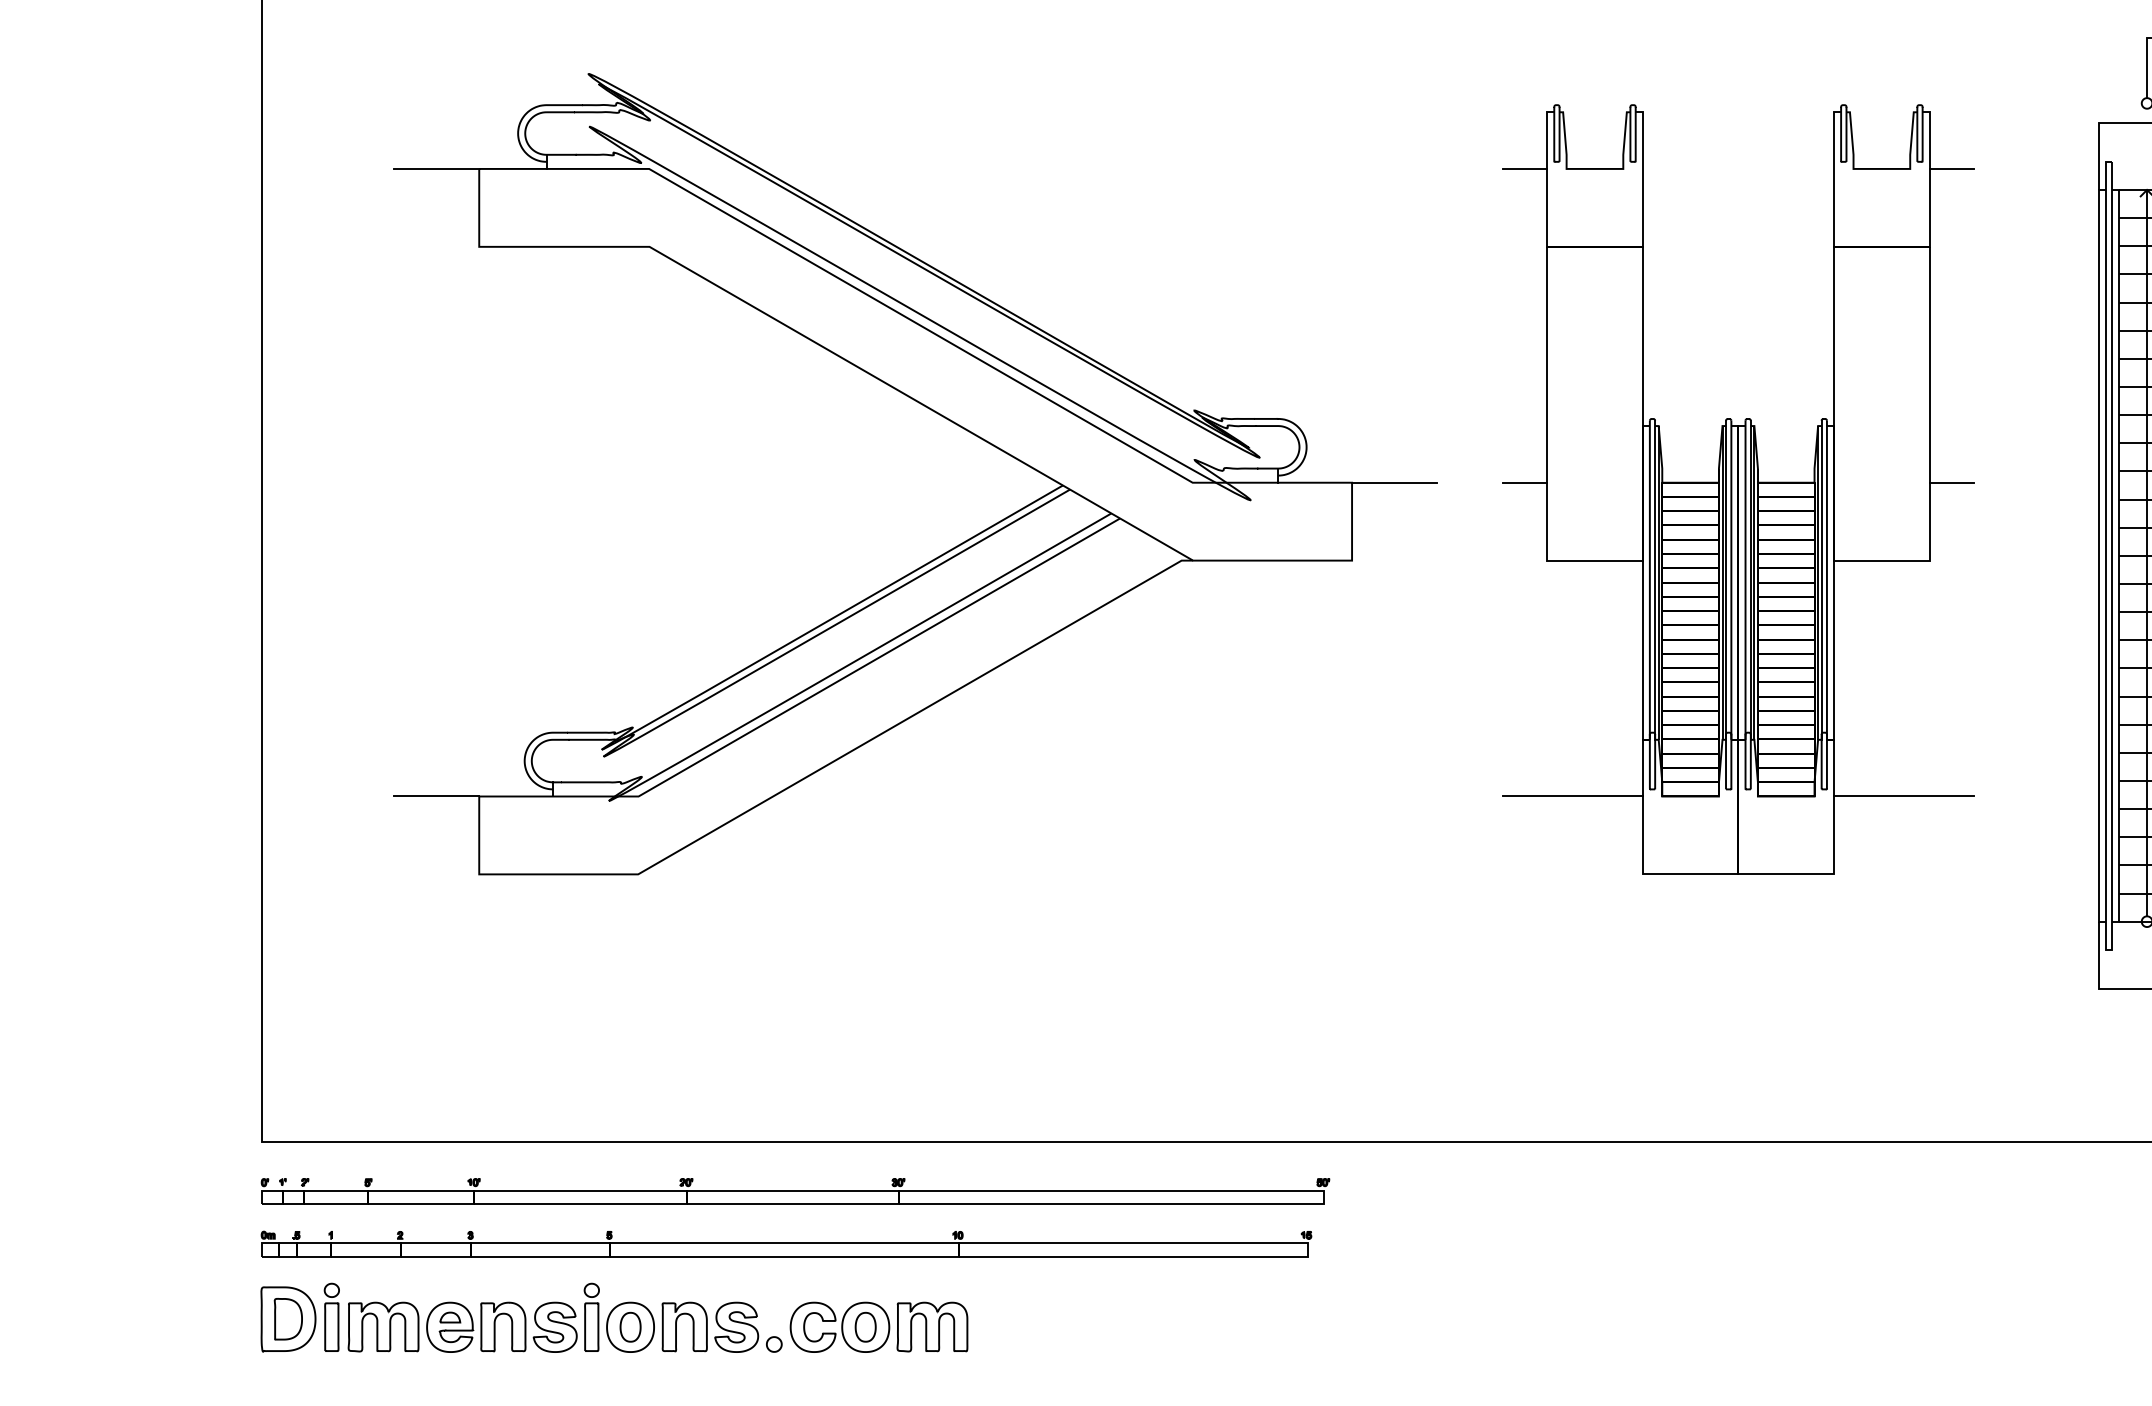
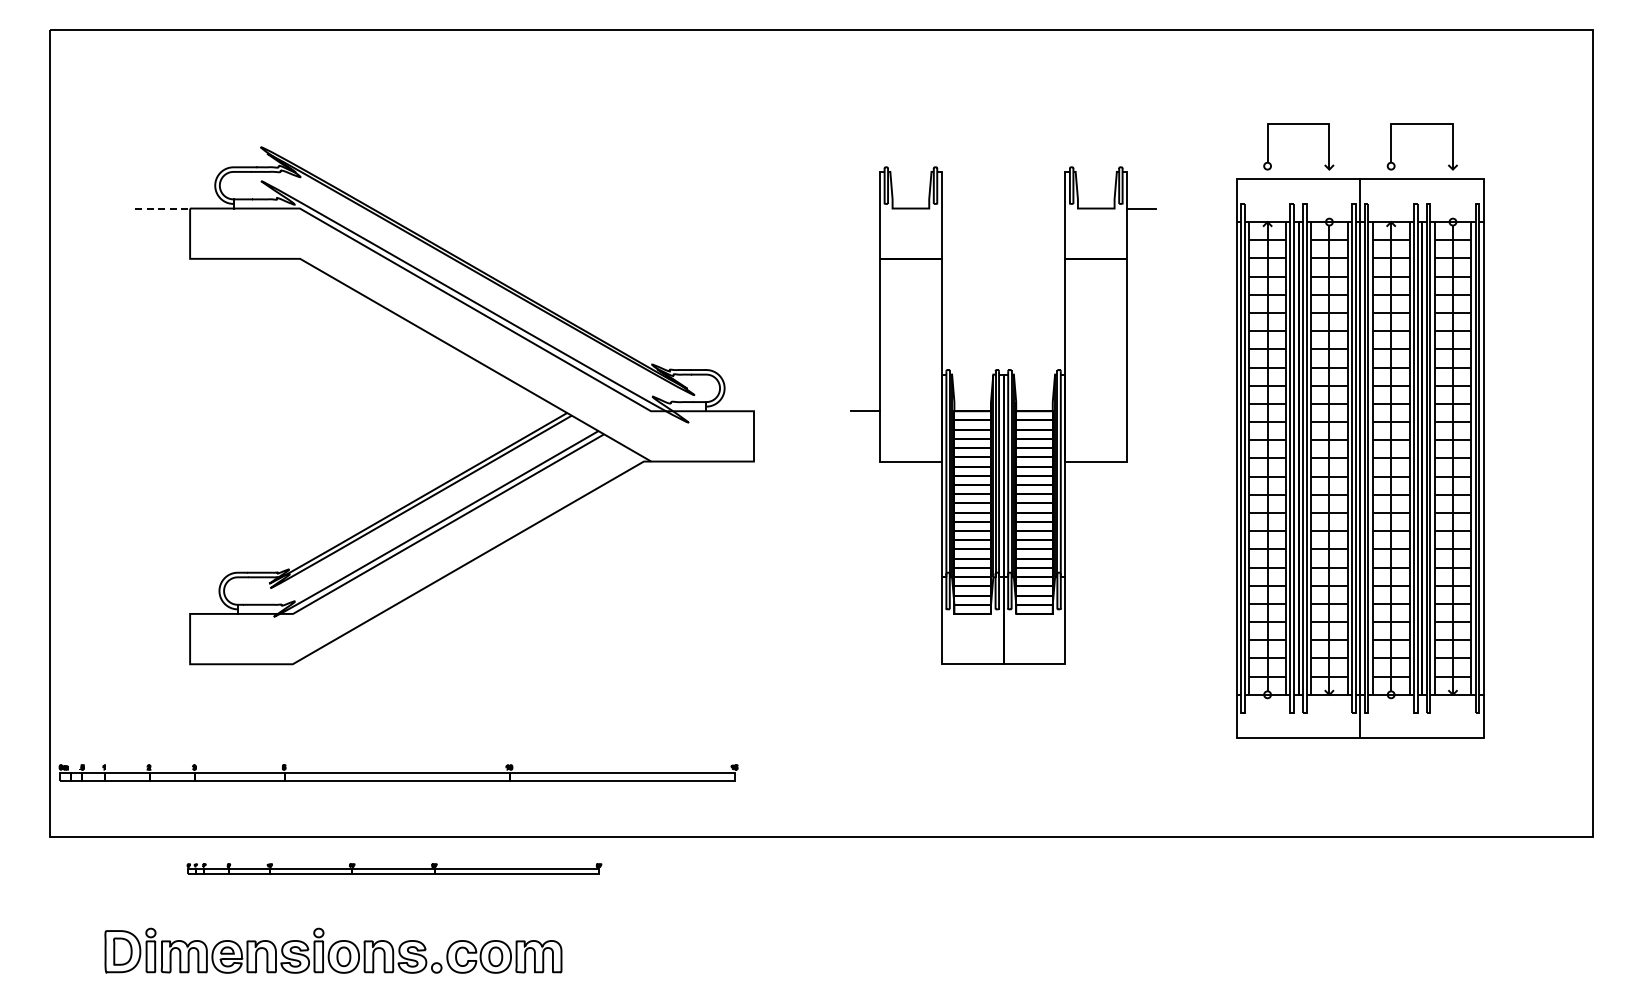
line: (438, 168) -> (163, 208), solid -> dashed
line: (1524, 168) -> (865, 208), removed
line: (1393, 483) -> (780, 411), removed
line: (1951, 483) -> (1141, 411), removed
line: (436, 795) -> (162, 613), removed
line: (1572, 795) -> (896, 613), removed
line: (1903, 795) -> (1110, 613), removed
part: (795, 1190) -> (394, 868), size x0.6
part: (786, 1243) -> (398, 772), moved
part: (614, 1317) -> (333, 950), moved

